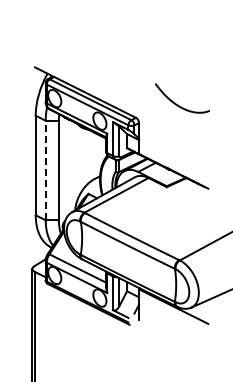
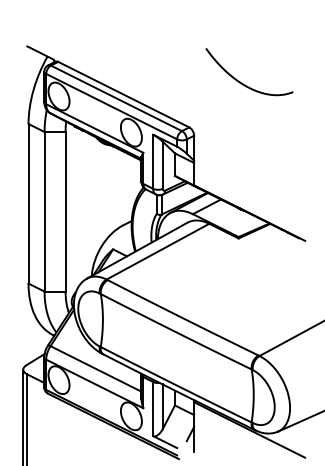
curve: (178, 104) -> (242, 81), moved
line: (45, 170) -> (44, 211), dashed -> solid

